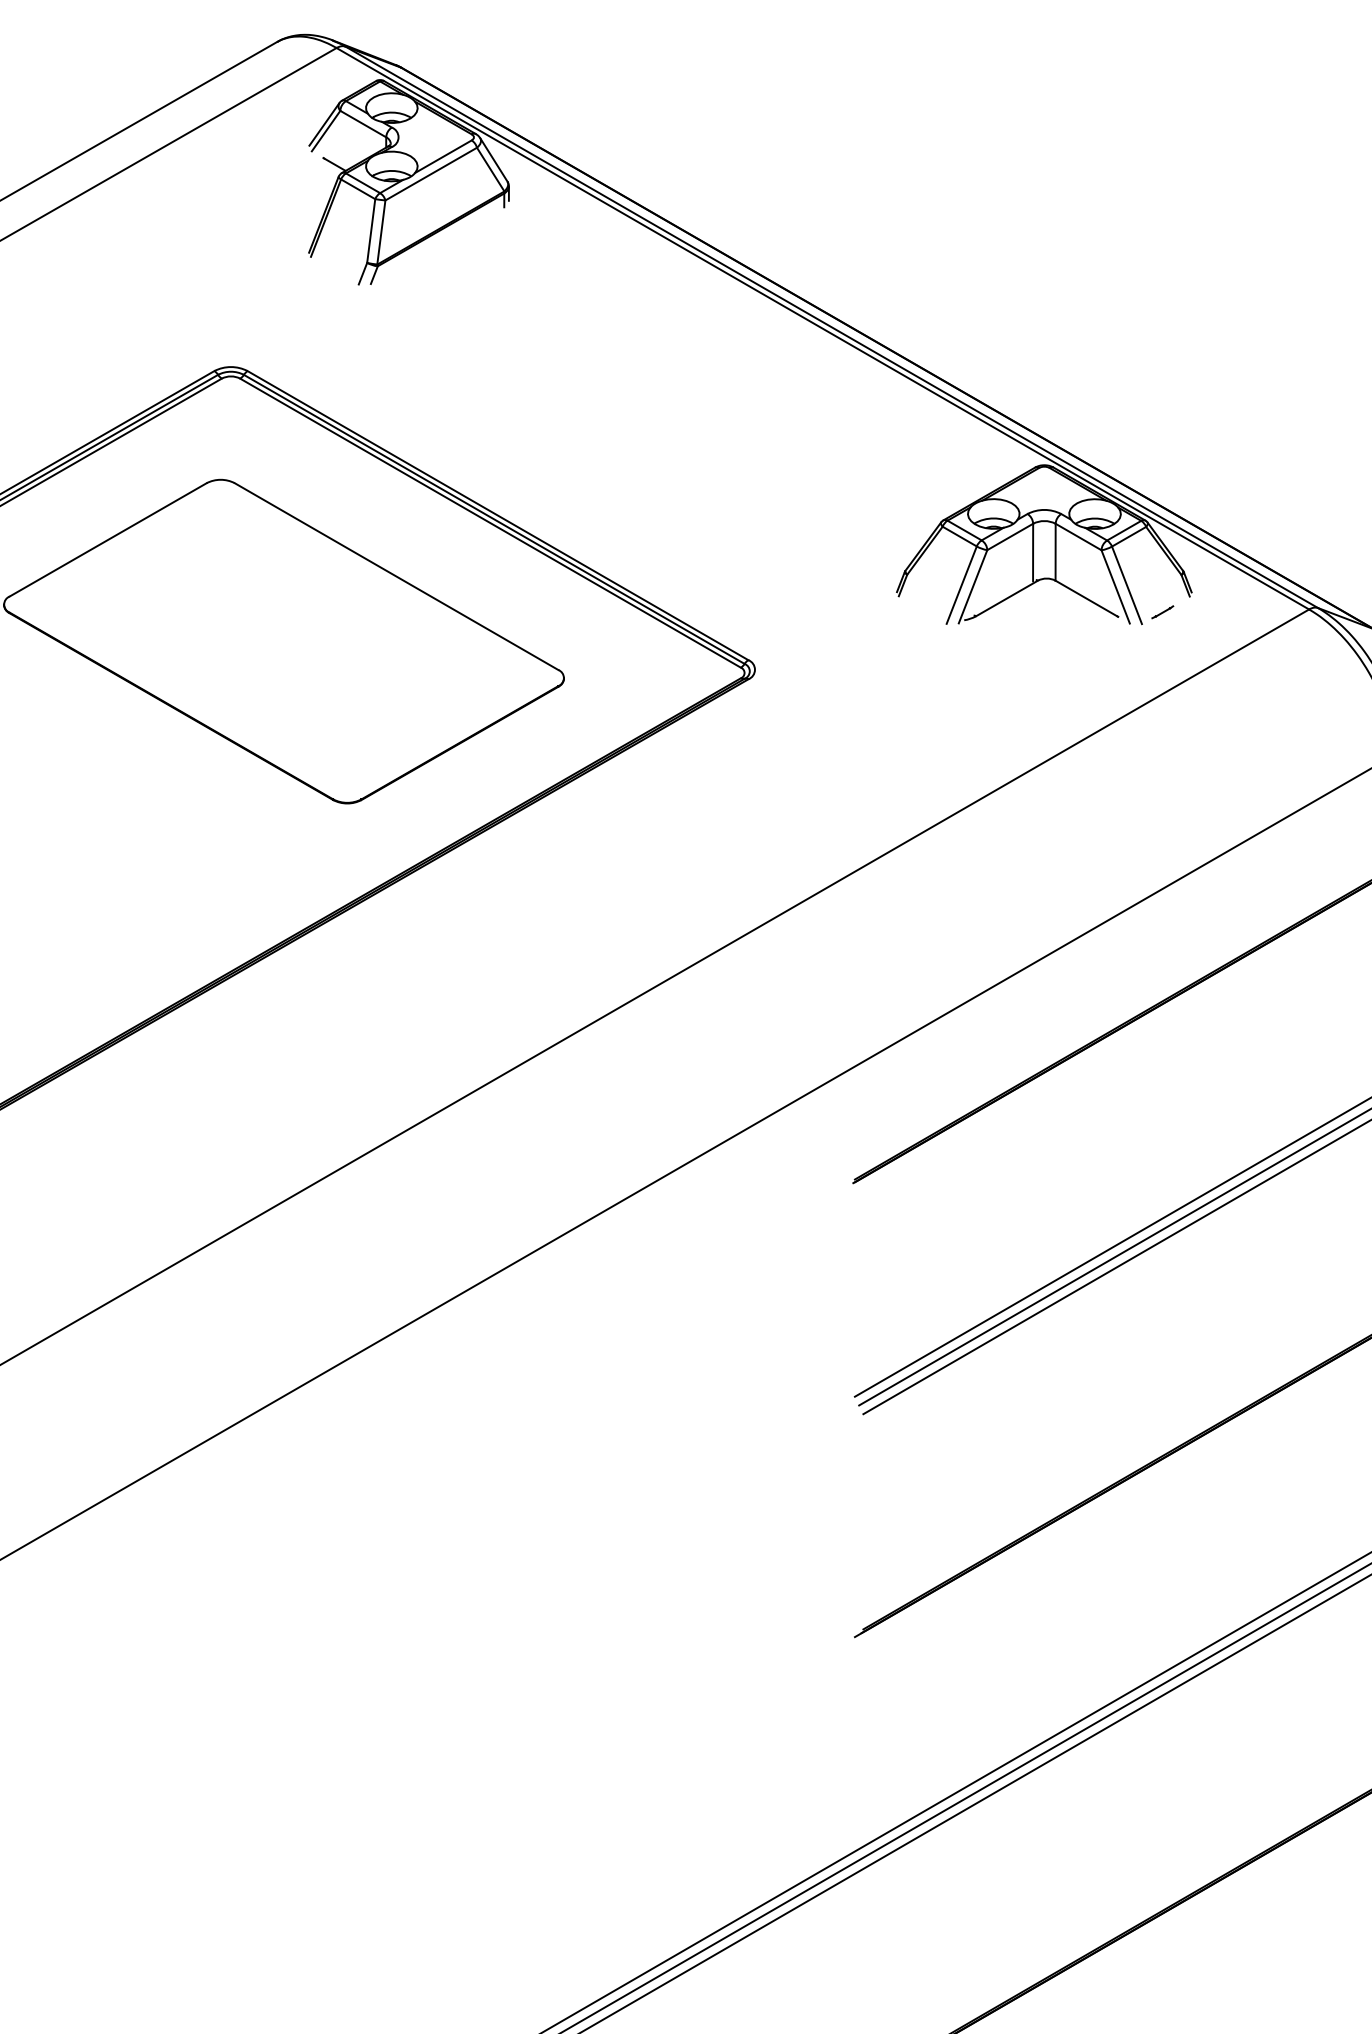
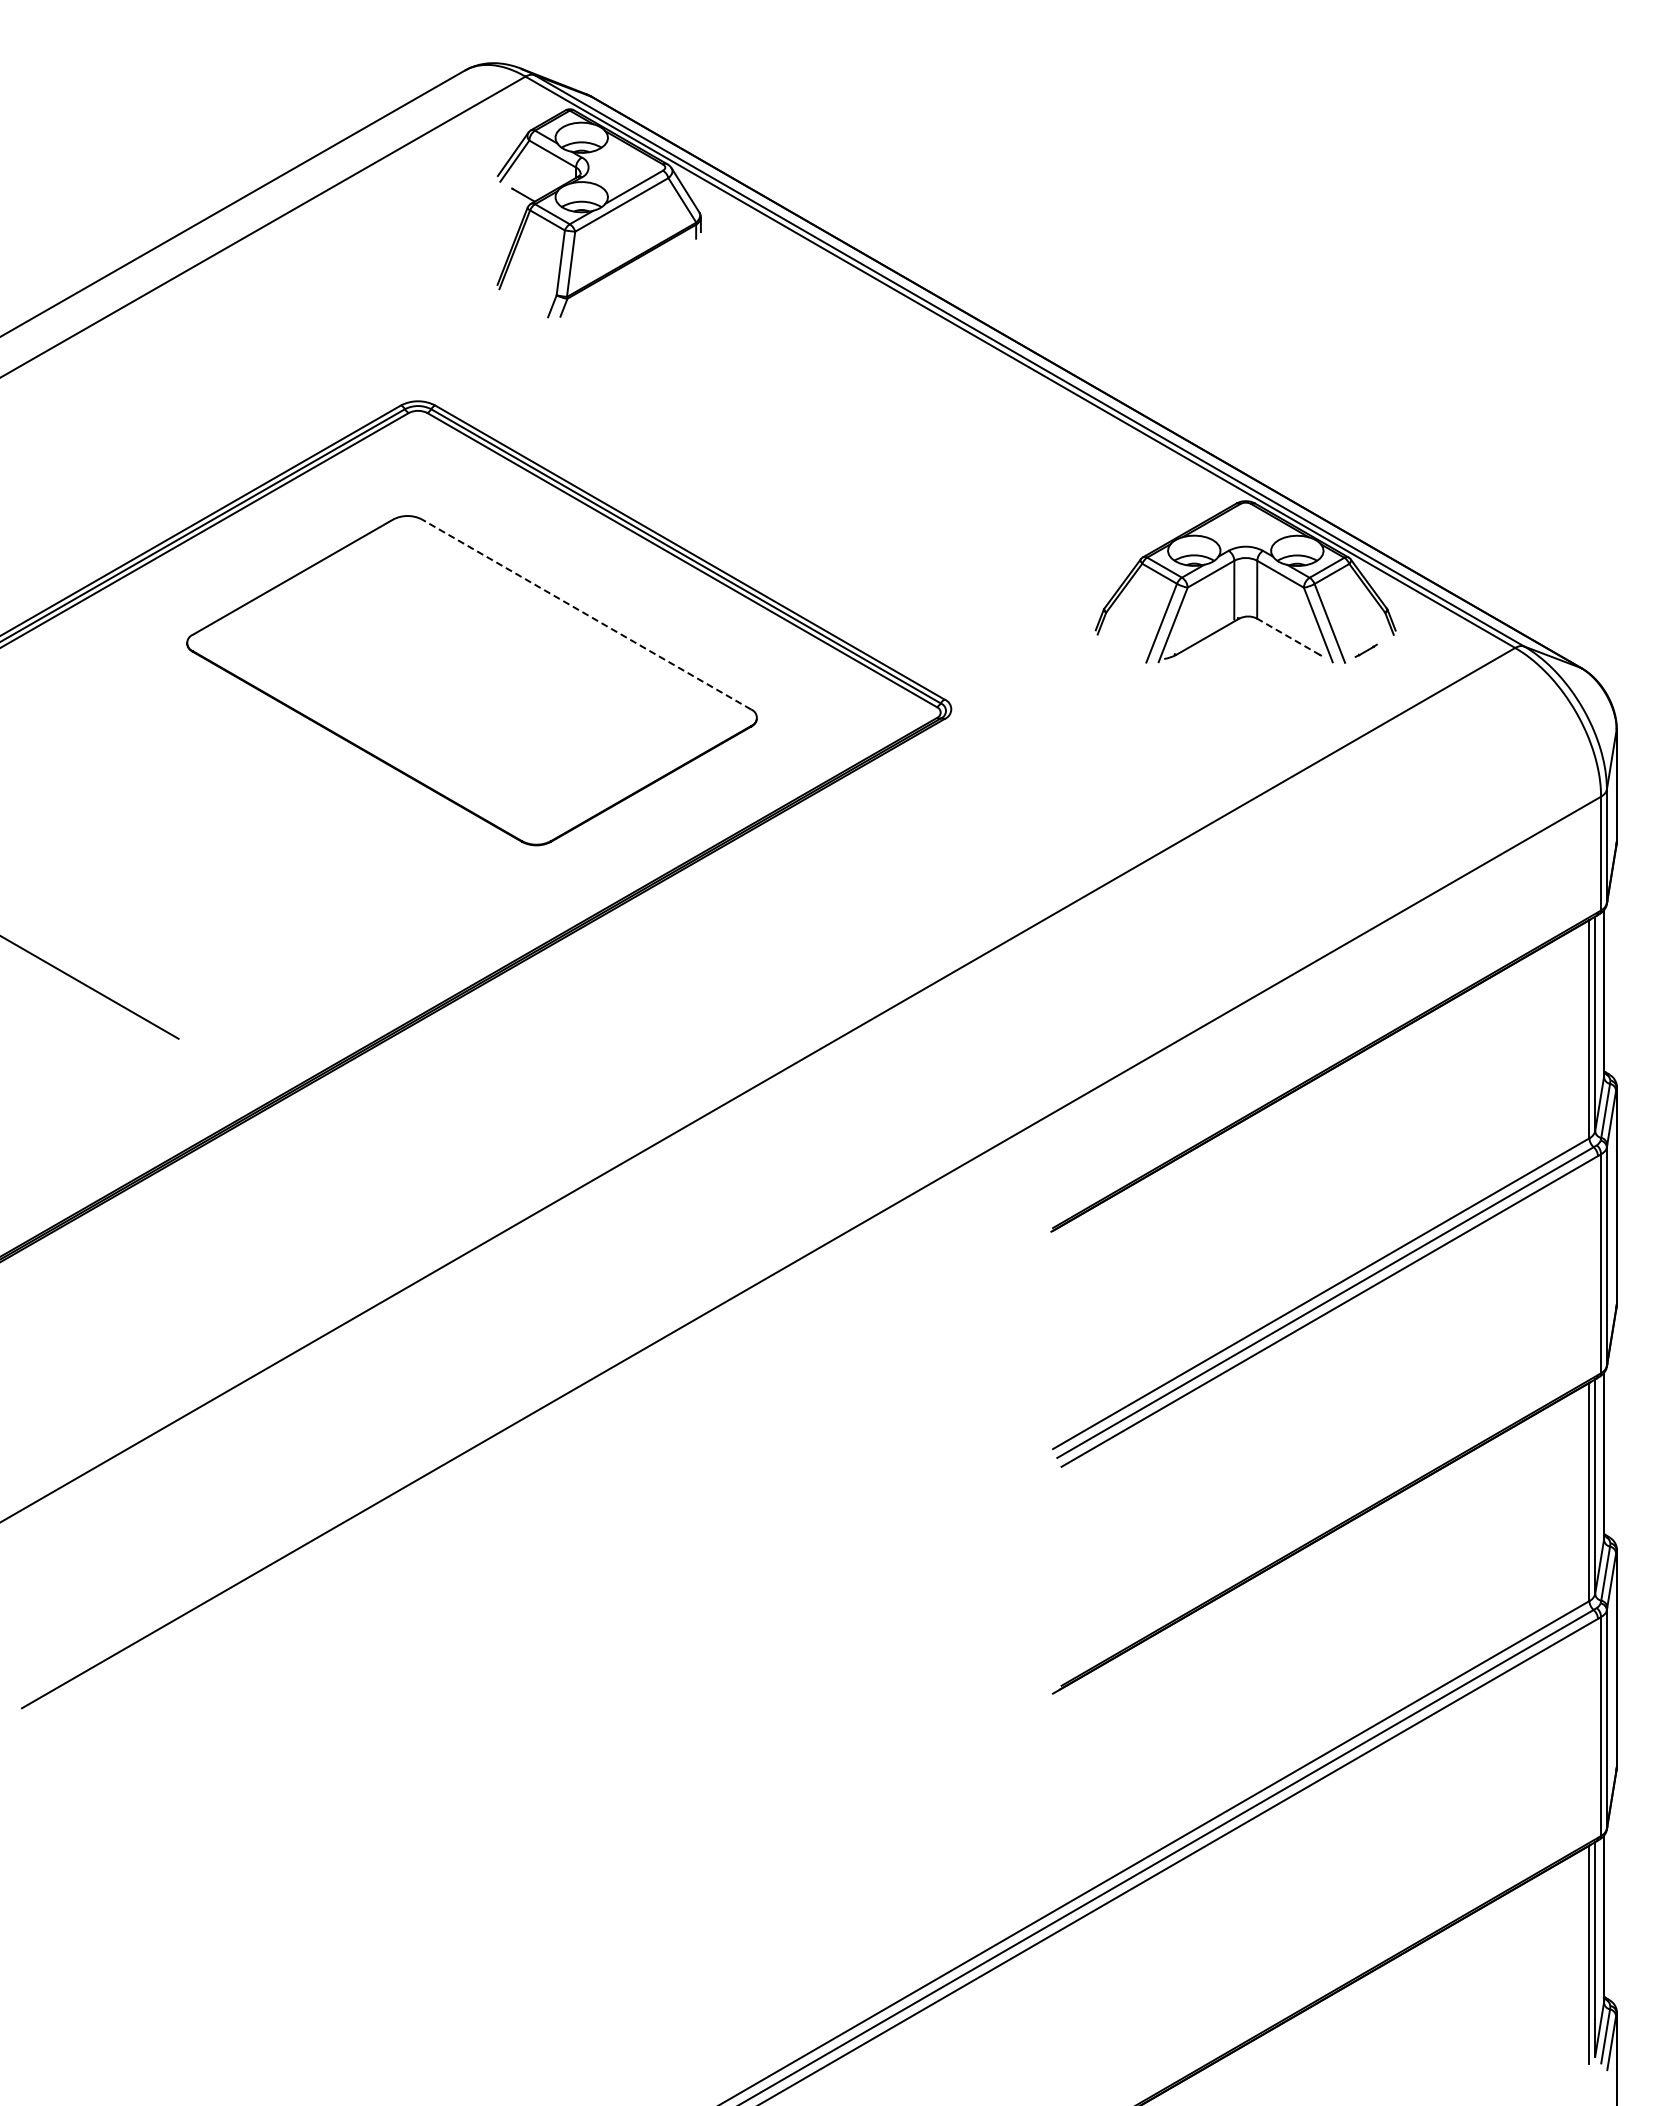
line: (396, 576) -> (586, 614), solid -> dashed
line: (1086, 598) -> (1288, 636), solid -> dashed

